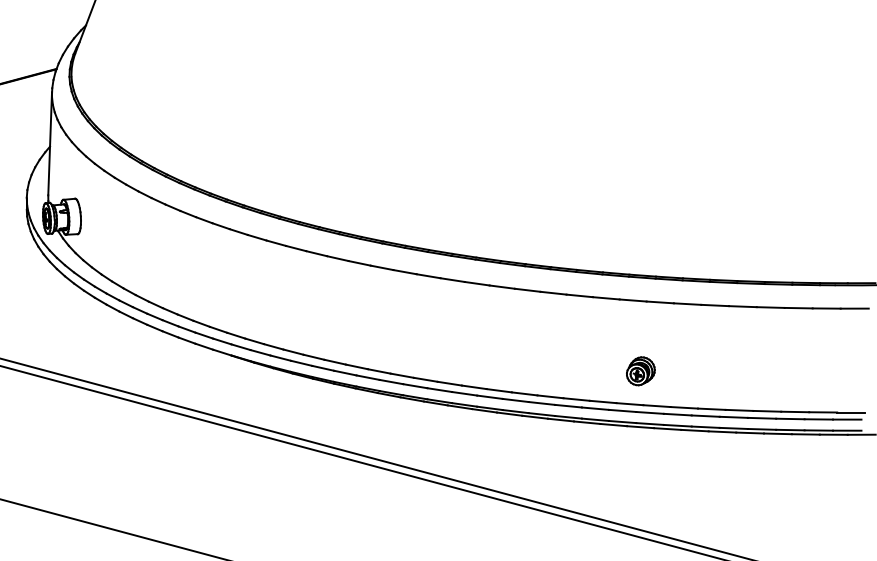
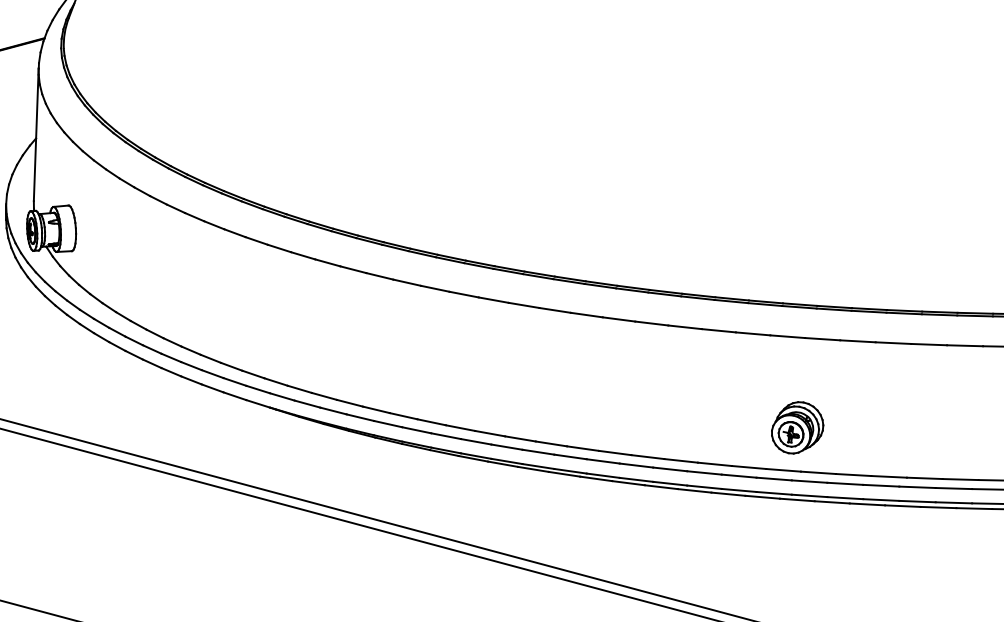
part: (640, 371) -> (797, 428), size x1.43

